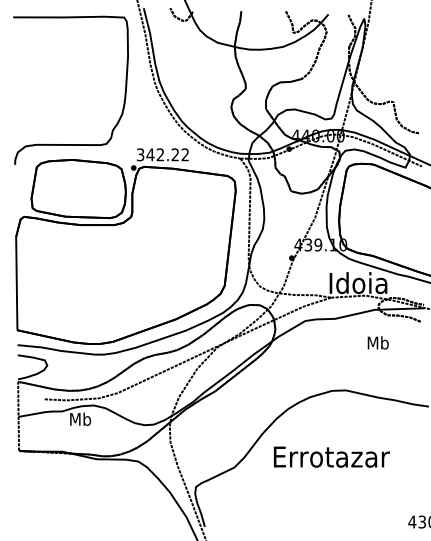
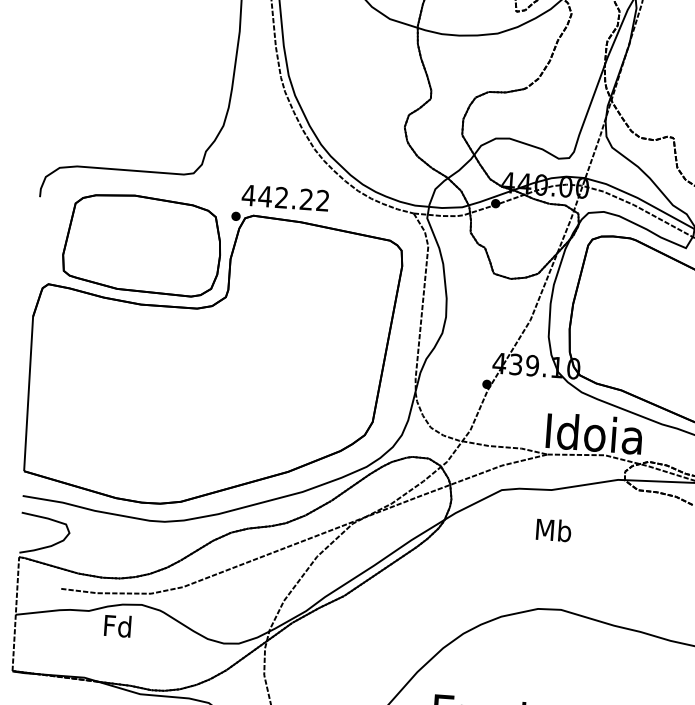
text: (140, 154) -> (248, 194), 342.22 -> 442.22
text: (377, 342) -> (552, 529), moved
text: (80, 418) -> (118, 624), Mb -> Fd

